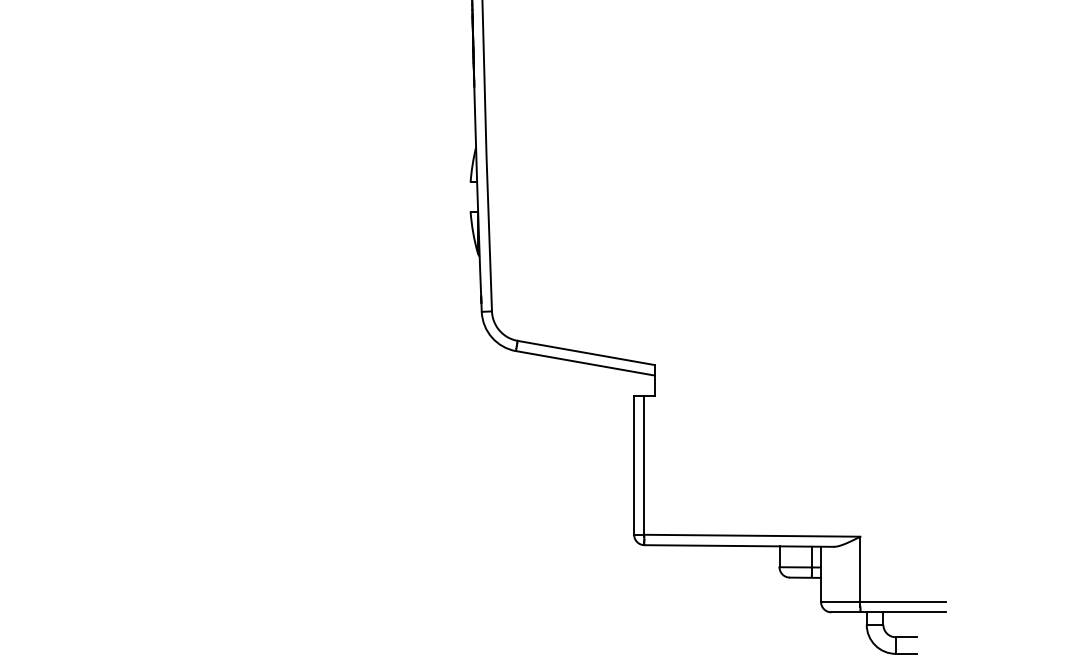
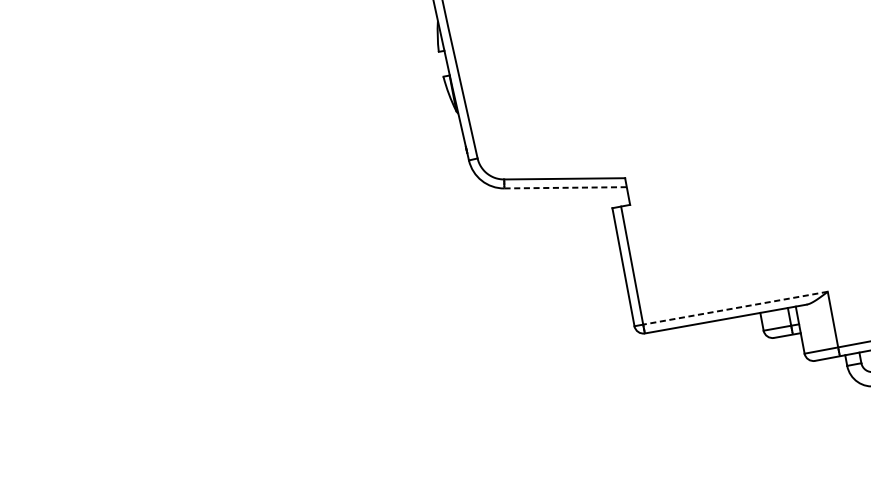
line: (586, 363) -> (566, 187), solid -> dashed
line: (751, 535) -> (734, 308), solid -> dashed

